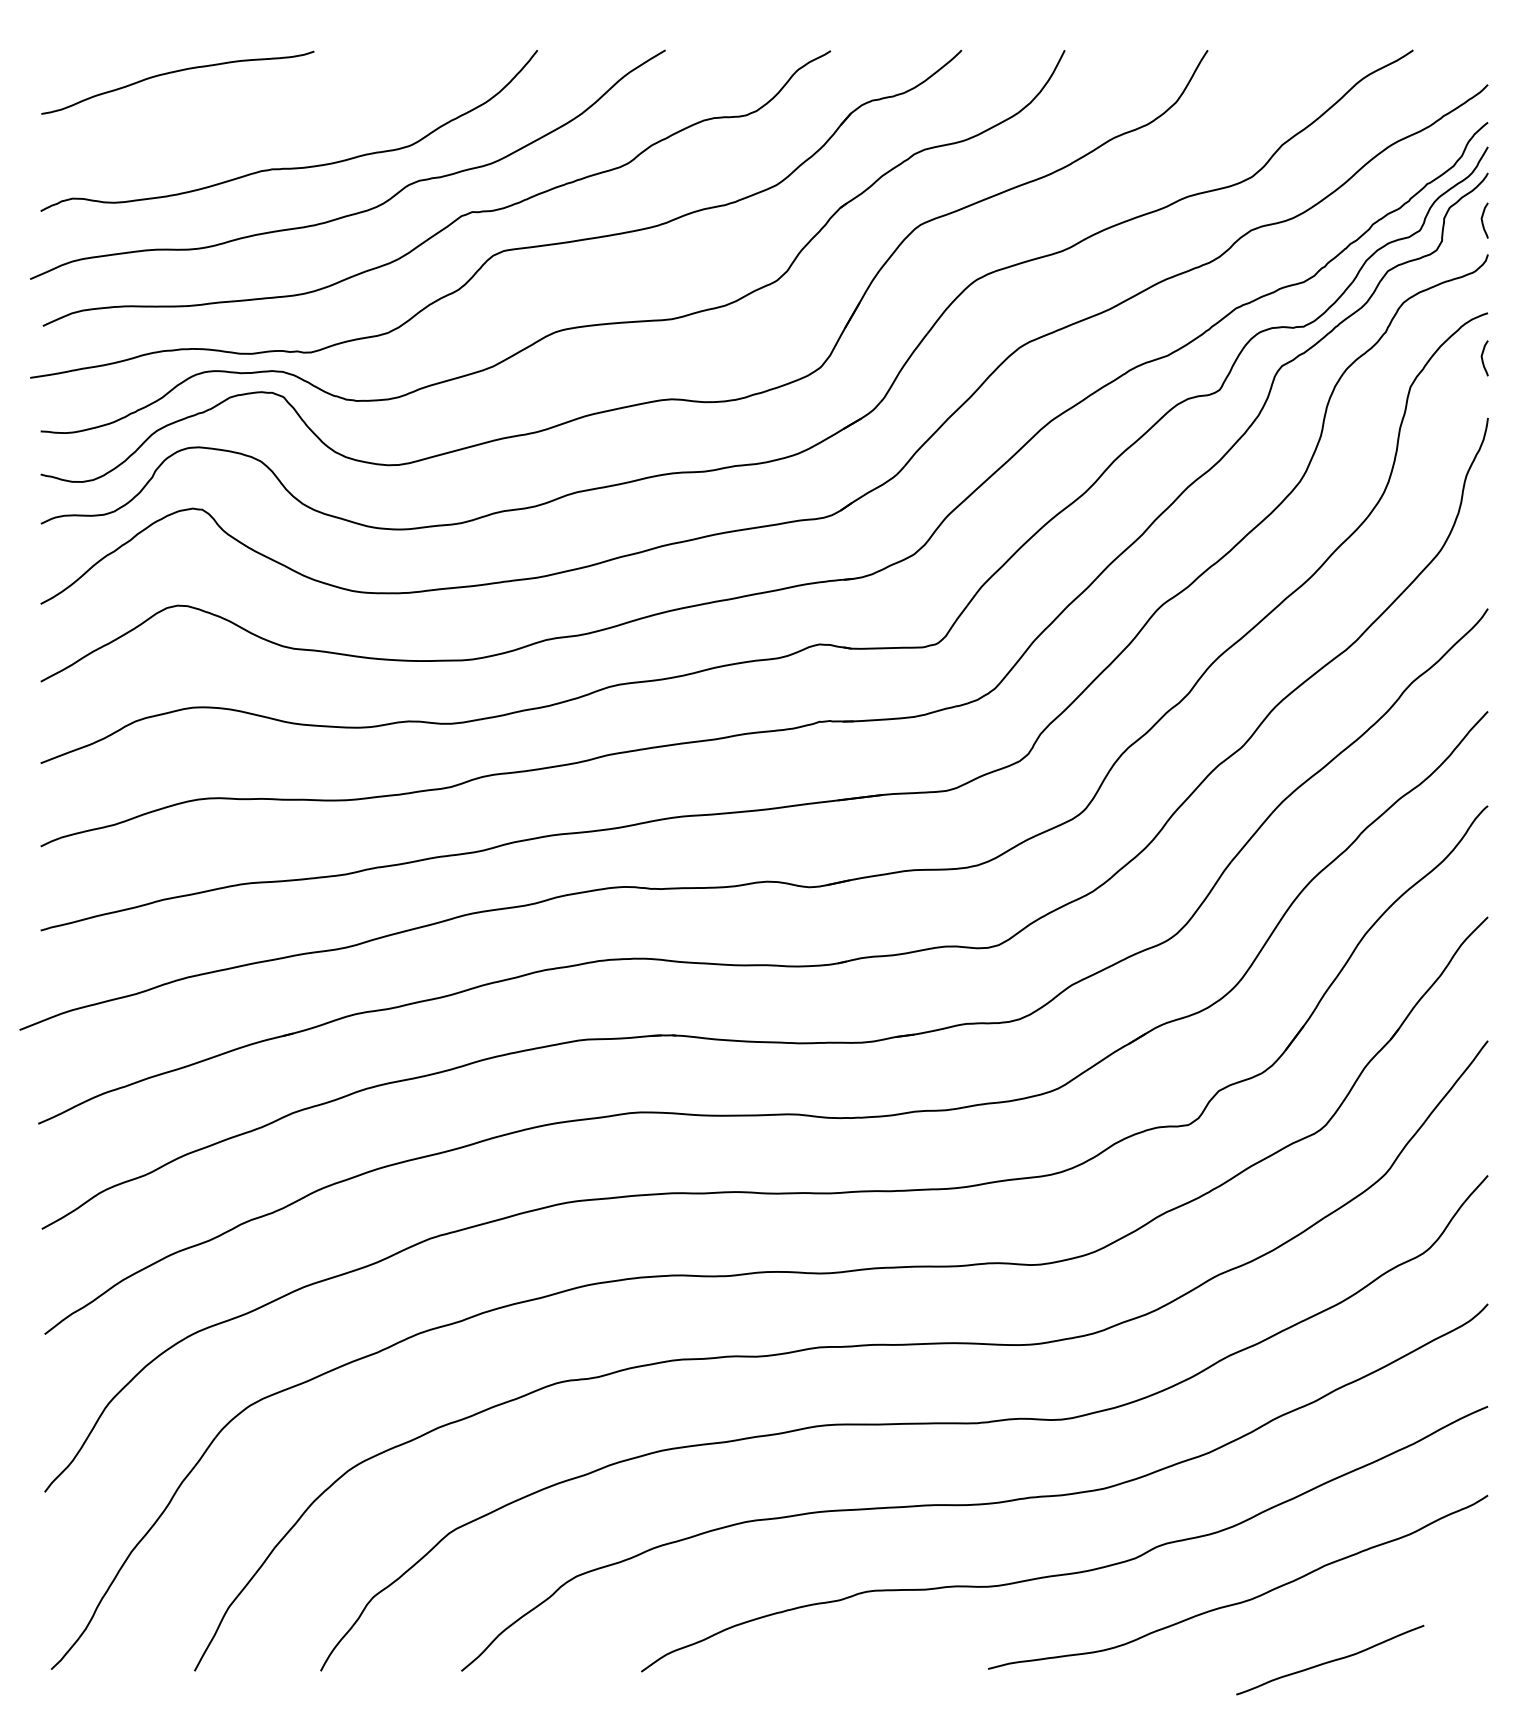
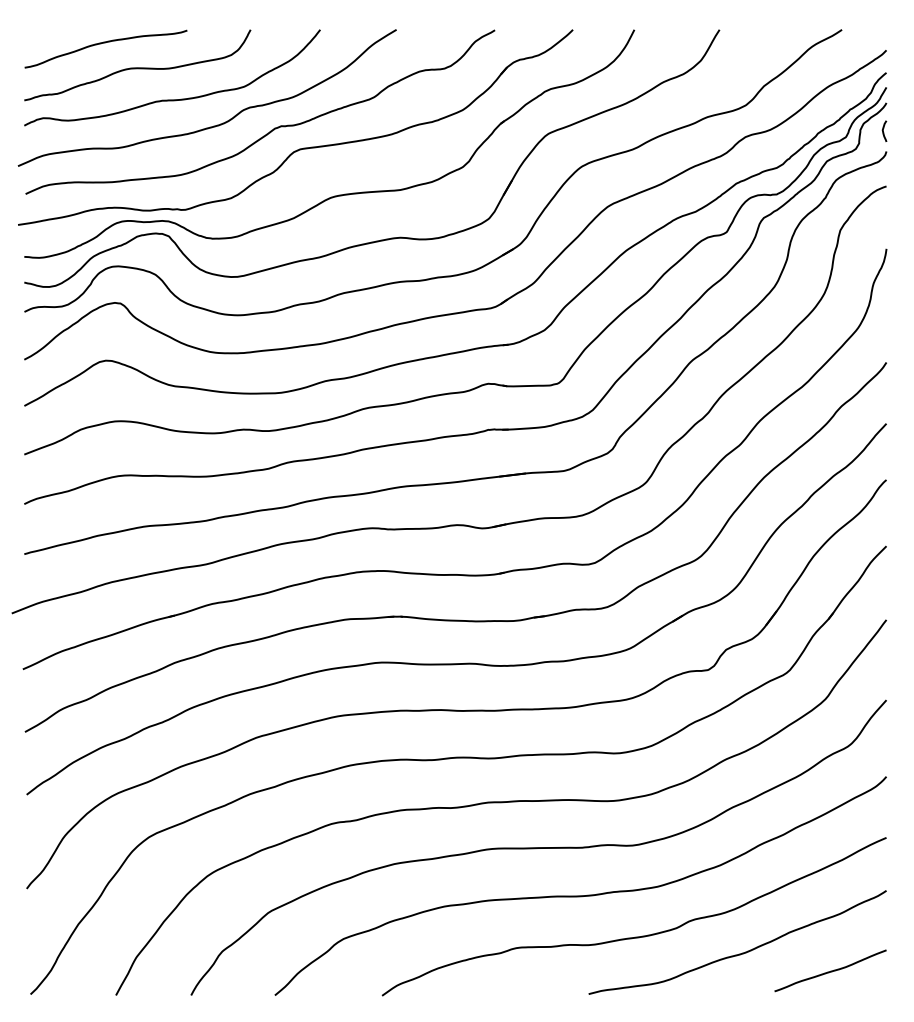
curve: (230, 113) -> (137, 67), added
curve: (1482, 356) -> (883, 212), removed
curve: (1330, 1659) -> (830, 970), moved

